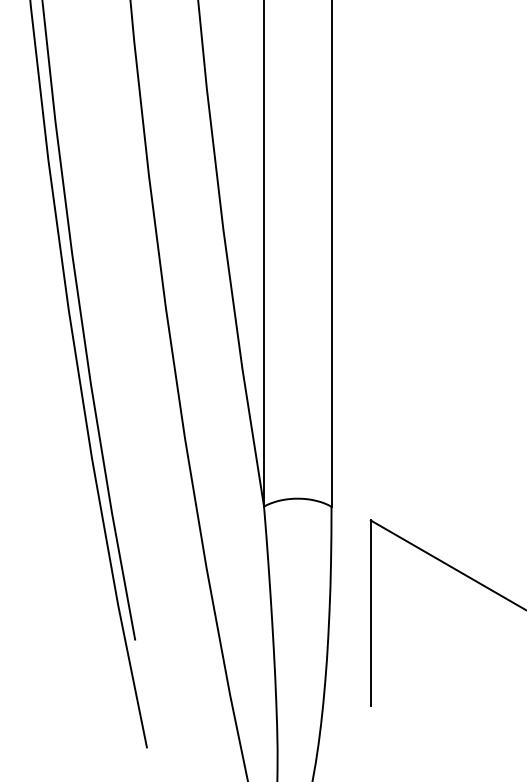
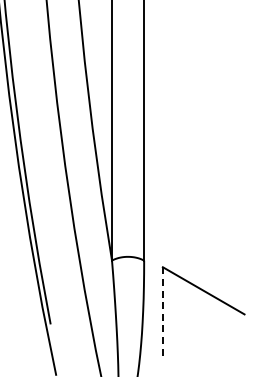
line: (370, 611) -> (162, 310), solid -> dashed

